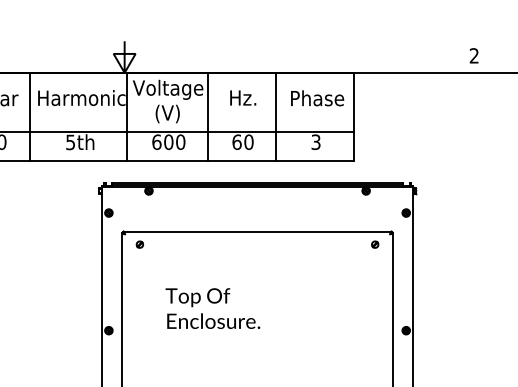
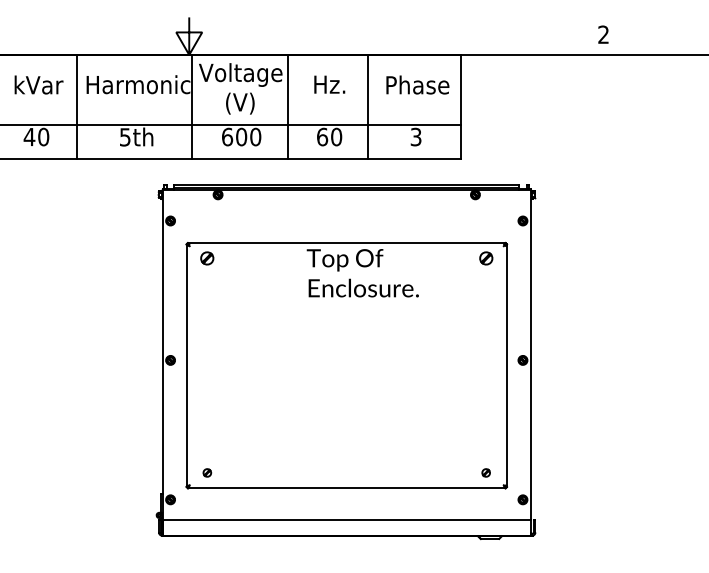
part: (140, 244) -> (207, 258), size x1.6
part: (374, 244) -> (485, 258), size x1.6
text: (212, 308) -> (362, 273), moved

